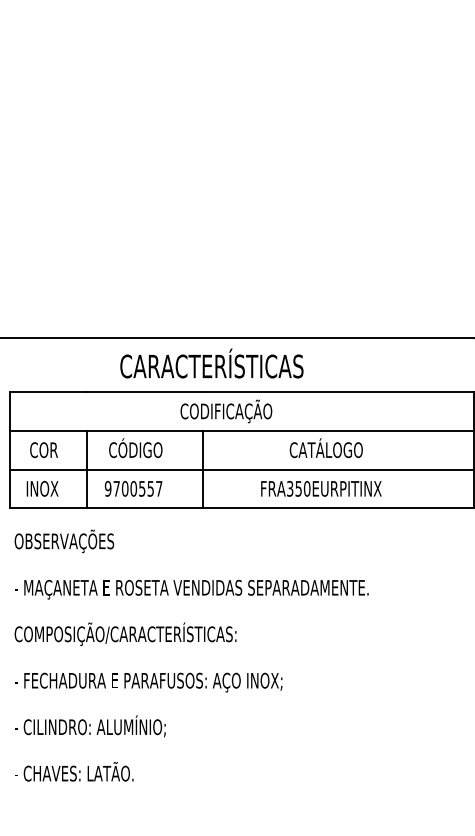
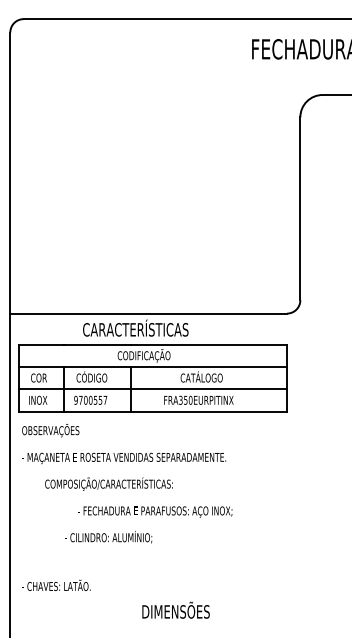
text: (124, 633) -> (108, 483), moved
text: (148, 681) -> (155, 511), moved
text: (89, 726) -> (108, 537), moved
text: (74, 770) -> (56, 584), moved

